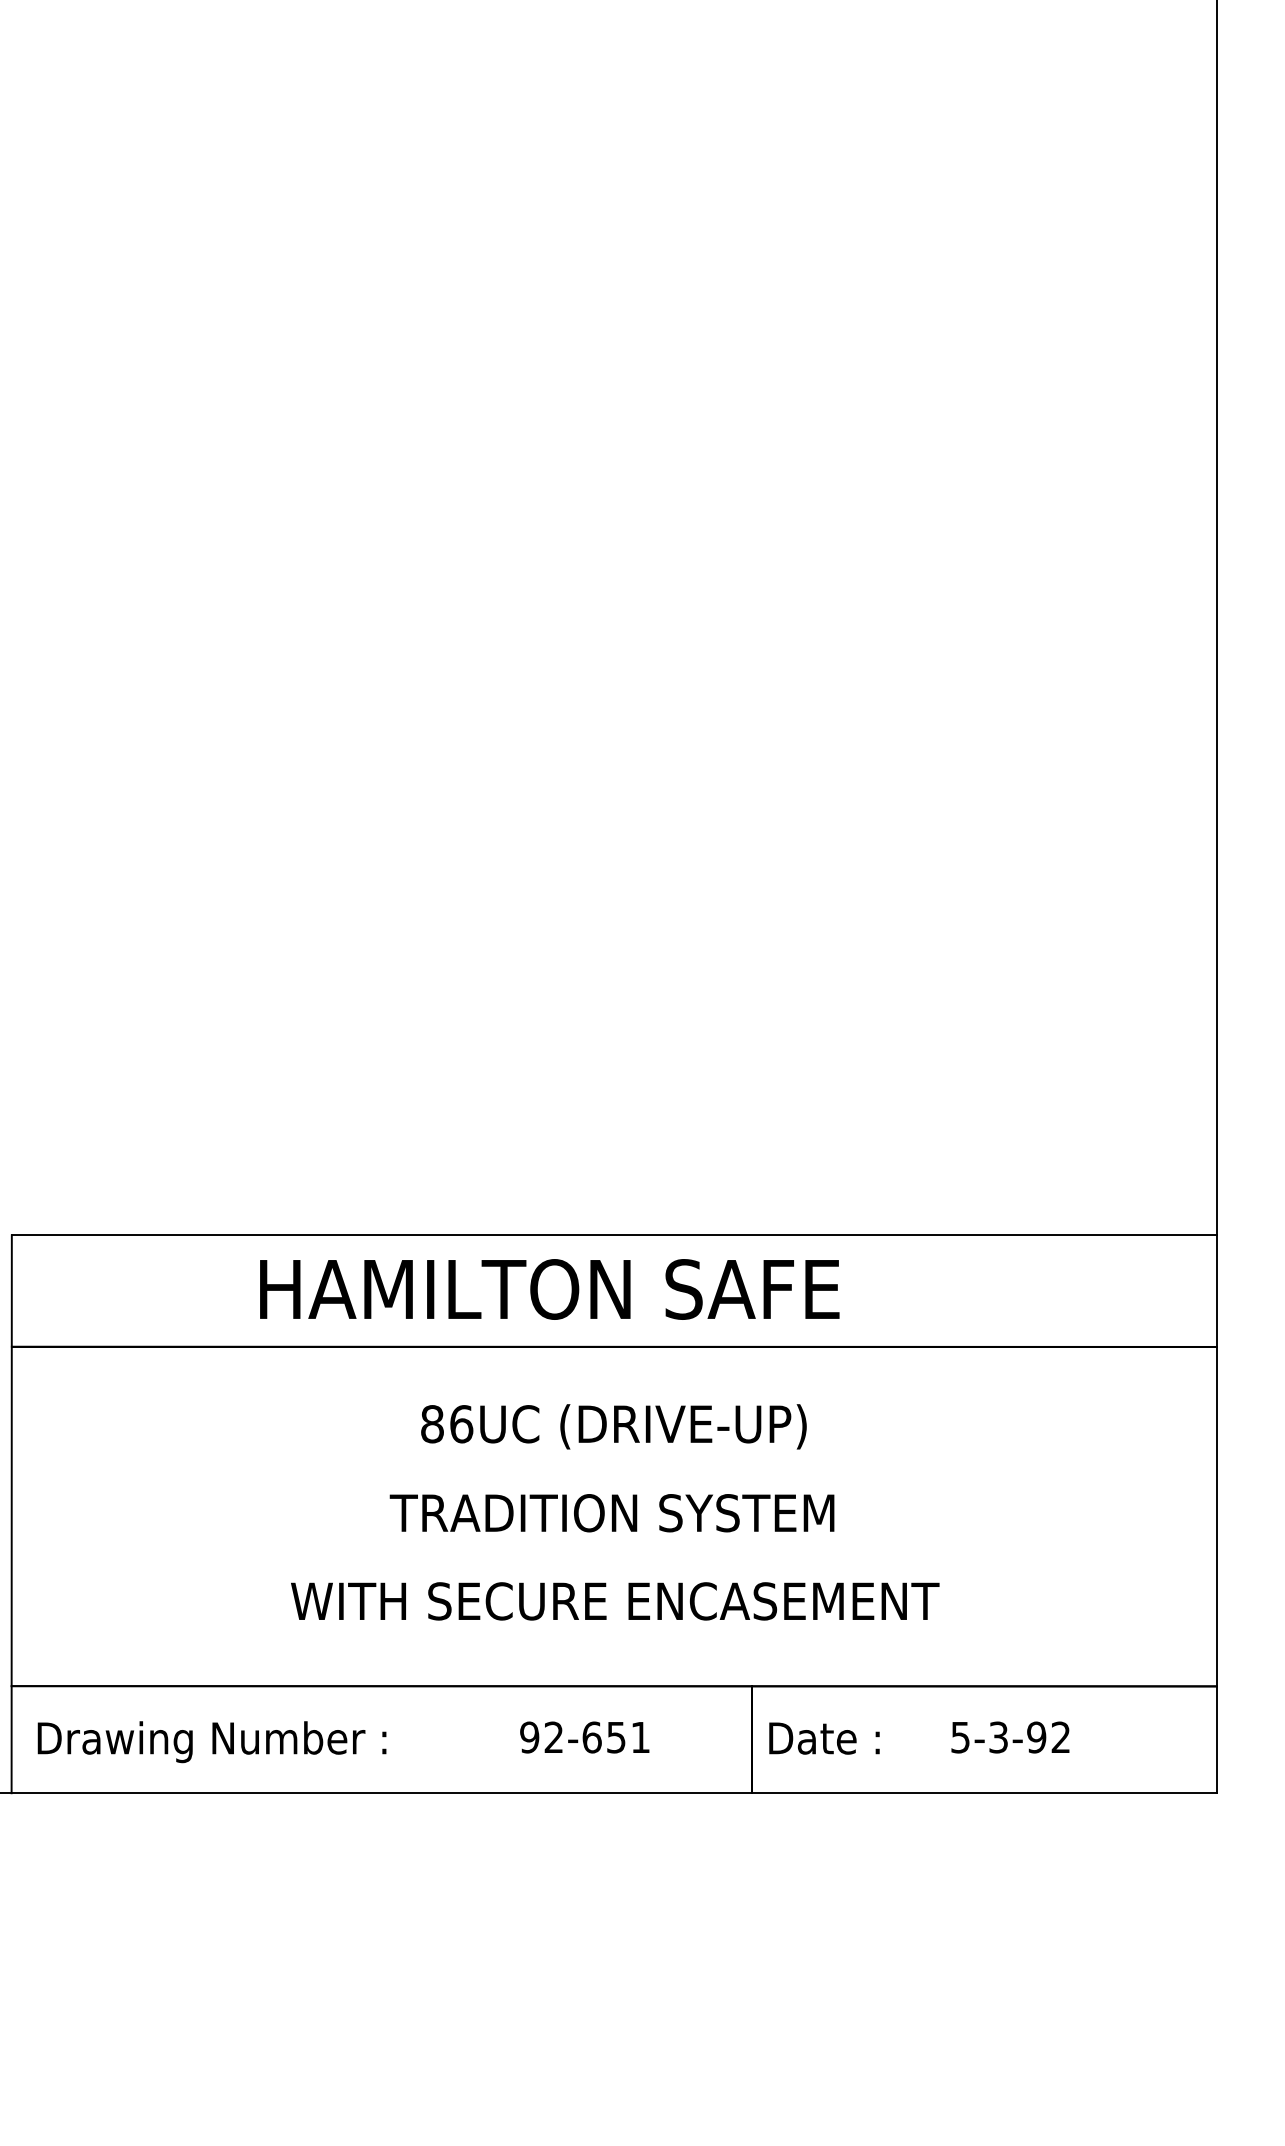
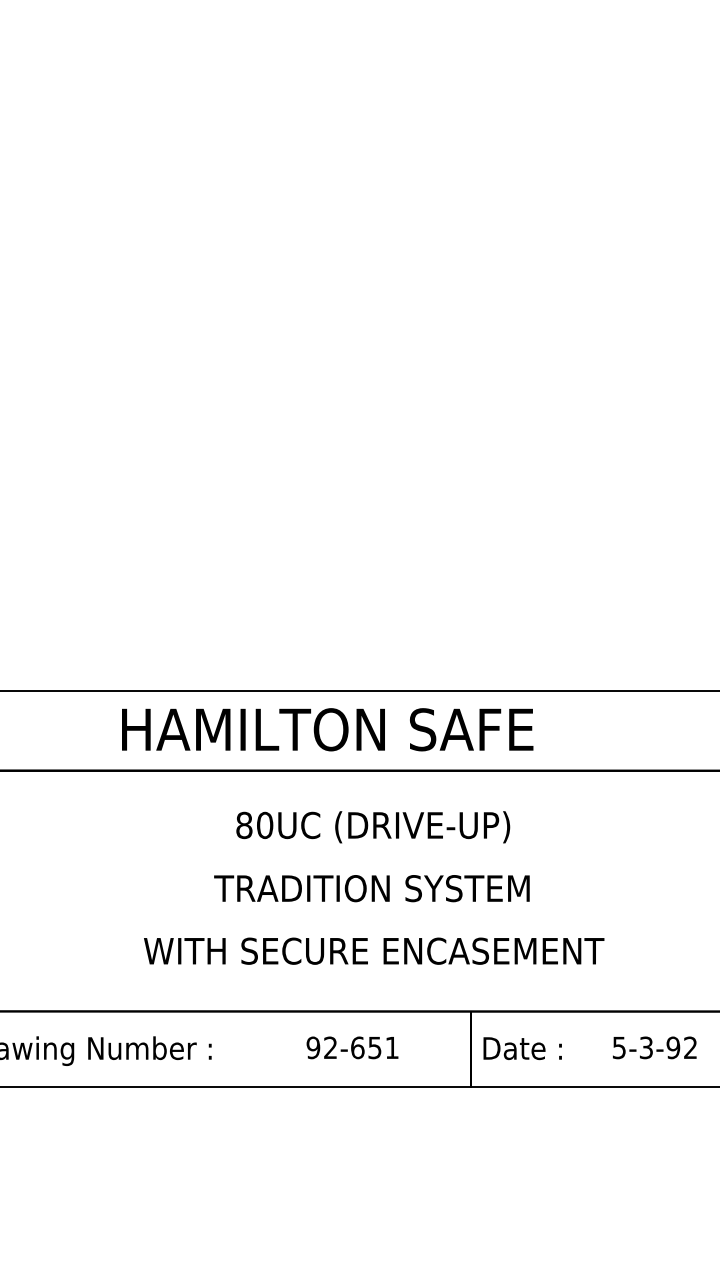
text: (461, 1424) -> (265, 825), 86UC -> 80UC

